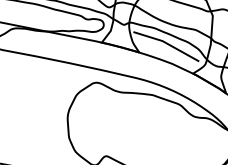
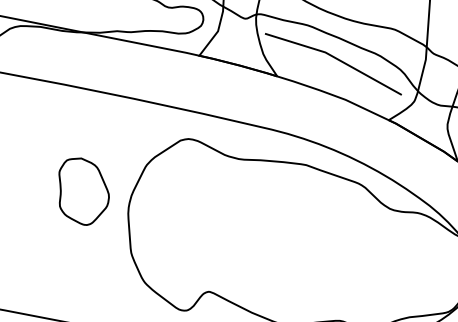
part: (46, 107) -> (84, 190), added

